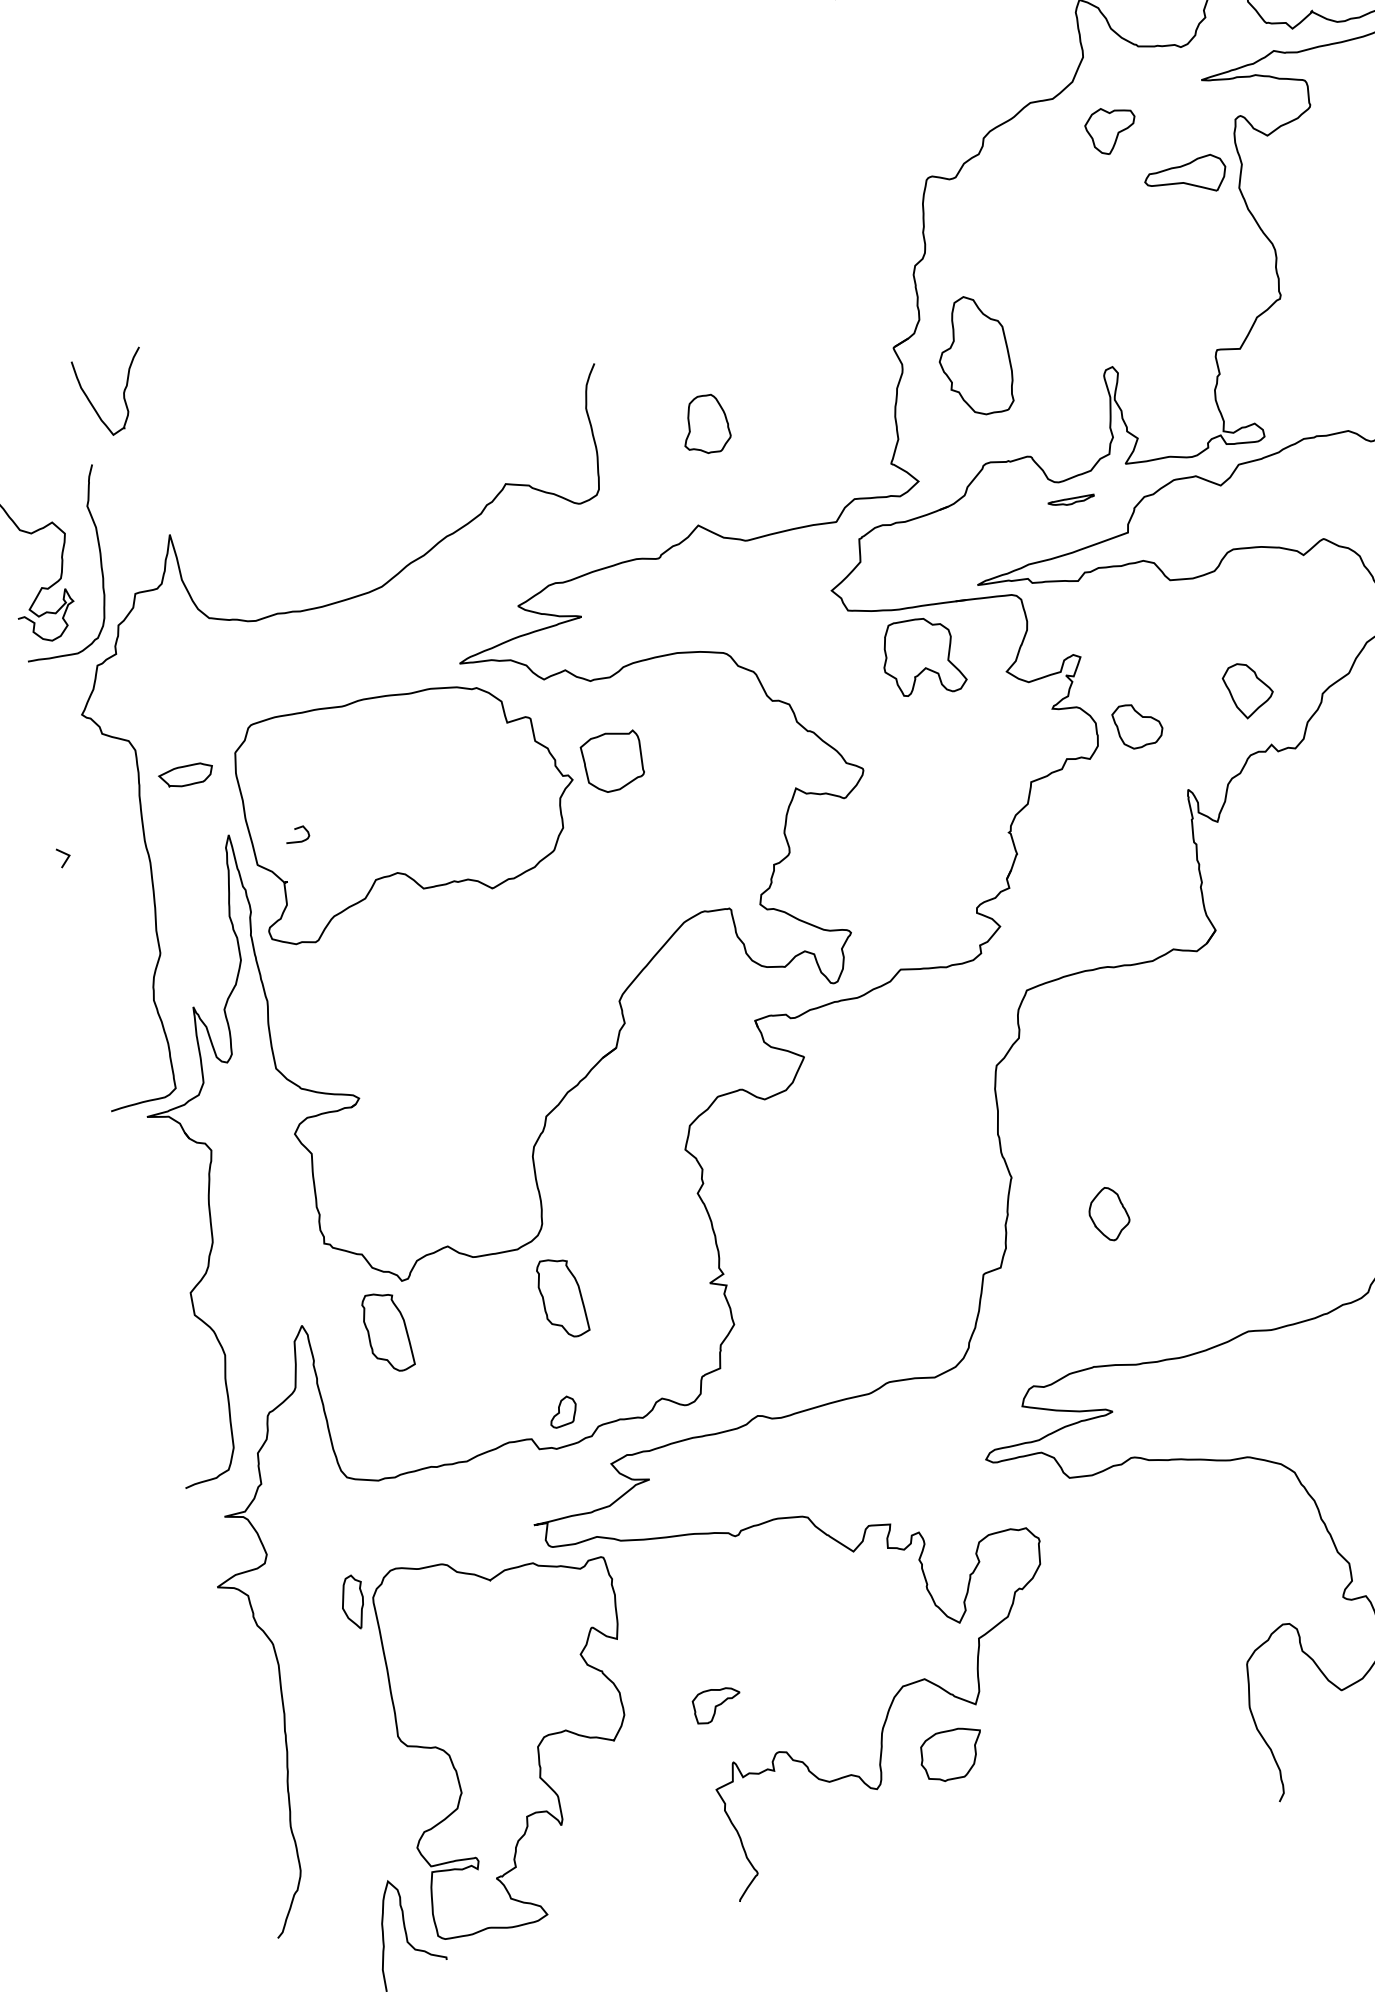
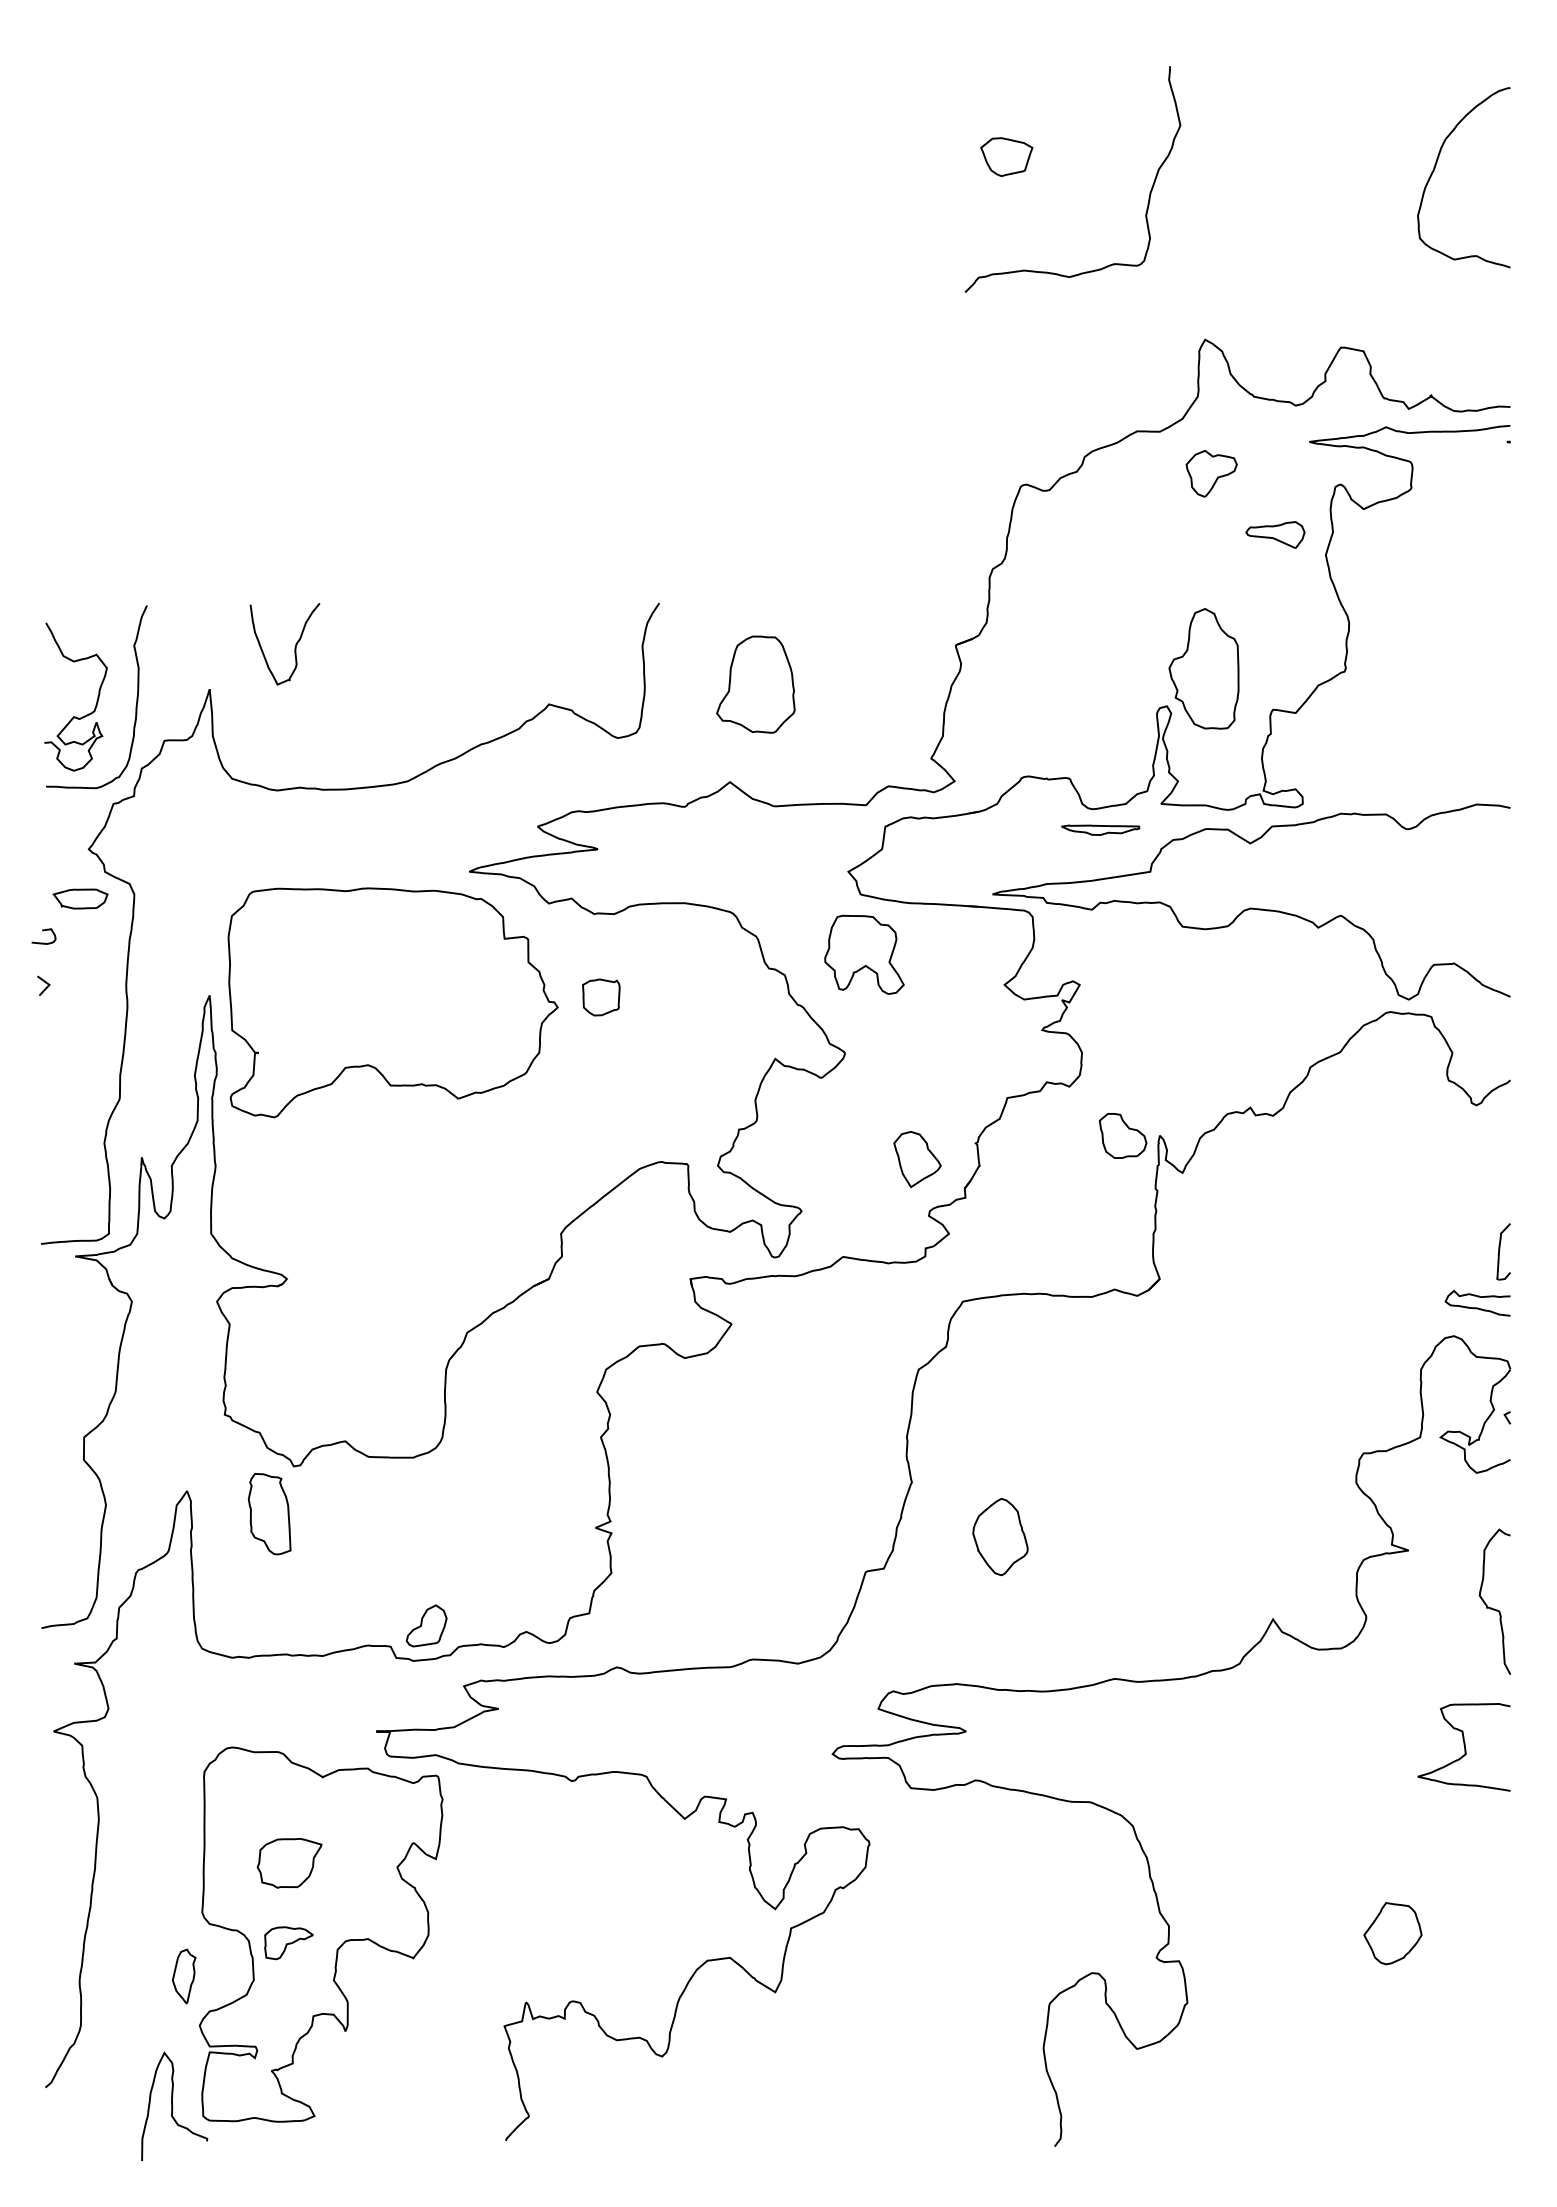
part: (1185, 177) -> (1275, 534), size x0.71
part: (973, 355) -> (1203, 668), moved
curve: (122, 395) -> (294, 647), moved
part: (704, 424) -> (755, 684), size x1.67
part: (1070, 500) -> (1100, 829), size x1.67
part: (922, 657) -> (864, 954), moved
part: (1248, 690) -> (917, 1159), moved
part: (1137, 725) -> (1122, 1135), moved
part: (613, 761) -> (601, 997), size x0.62
part: (186, 775) -> (80, 898), moved
curve: (295, 830) -> (43, 931), moved
part: (1108, 1213) -> (1000, 1536), size x1.43
part: (562, 1298) -> (447, 1514), removed
part: (562, 1411) -> (426, 1625), size x1.43
part: (353, 1602) -> (184, 1976), moved
part: (717, 1705) -> (288, 1943), moved
part: (952, 1755) -> (289, 1863), moved

